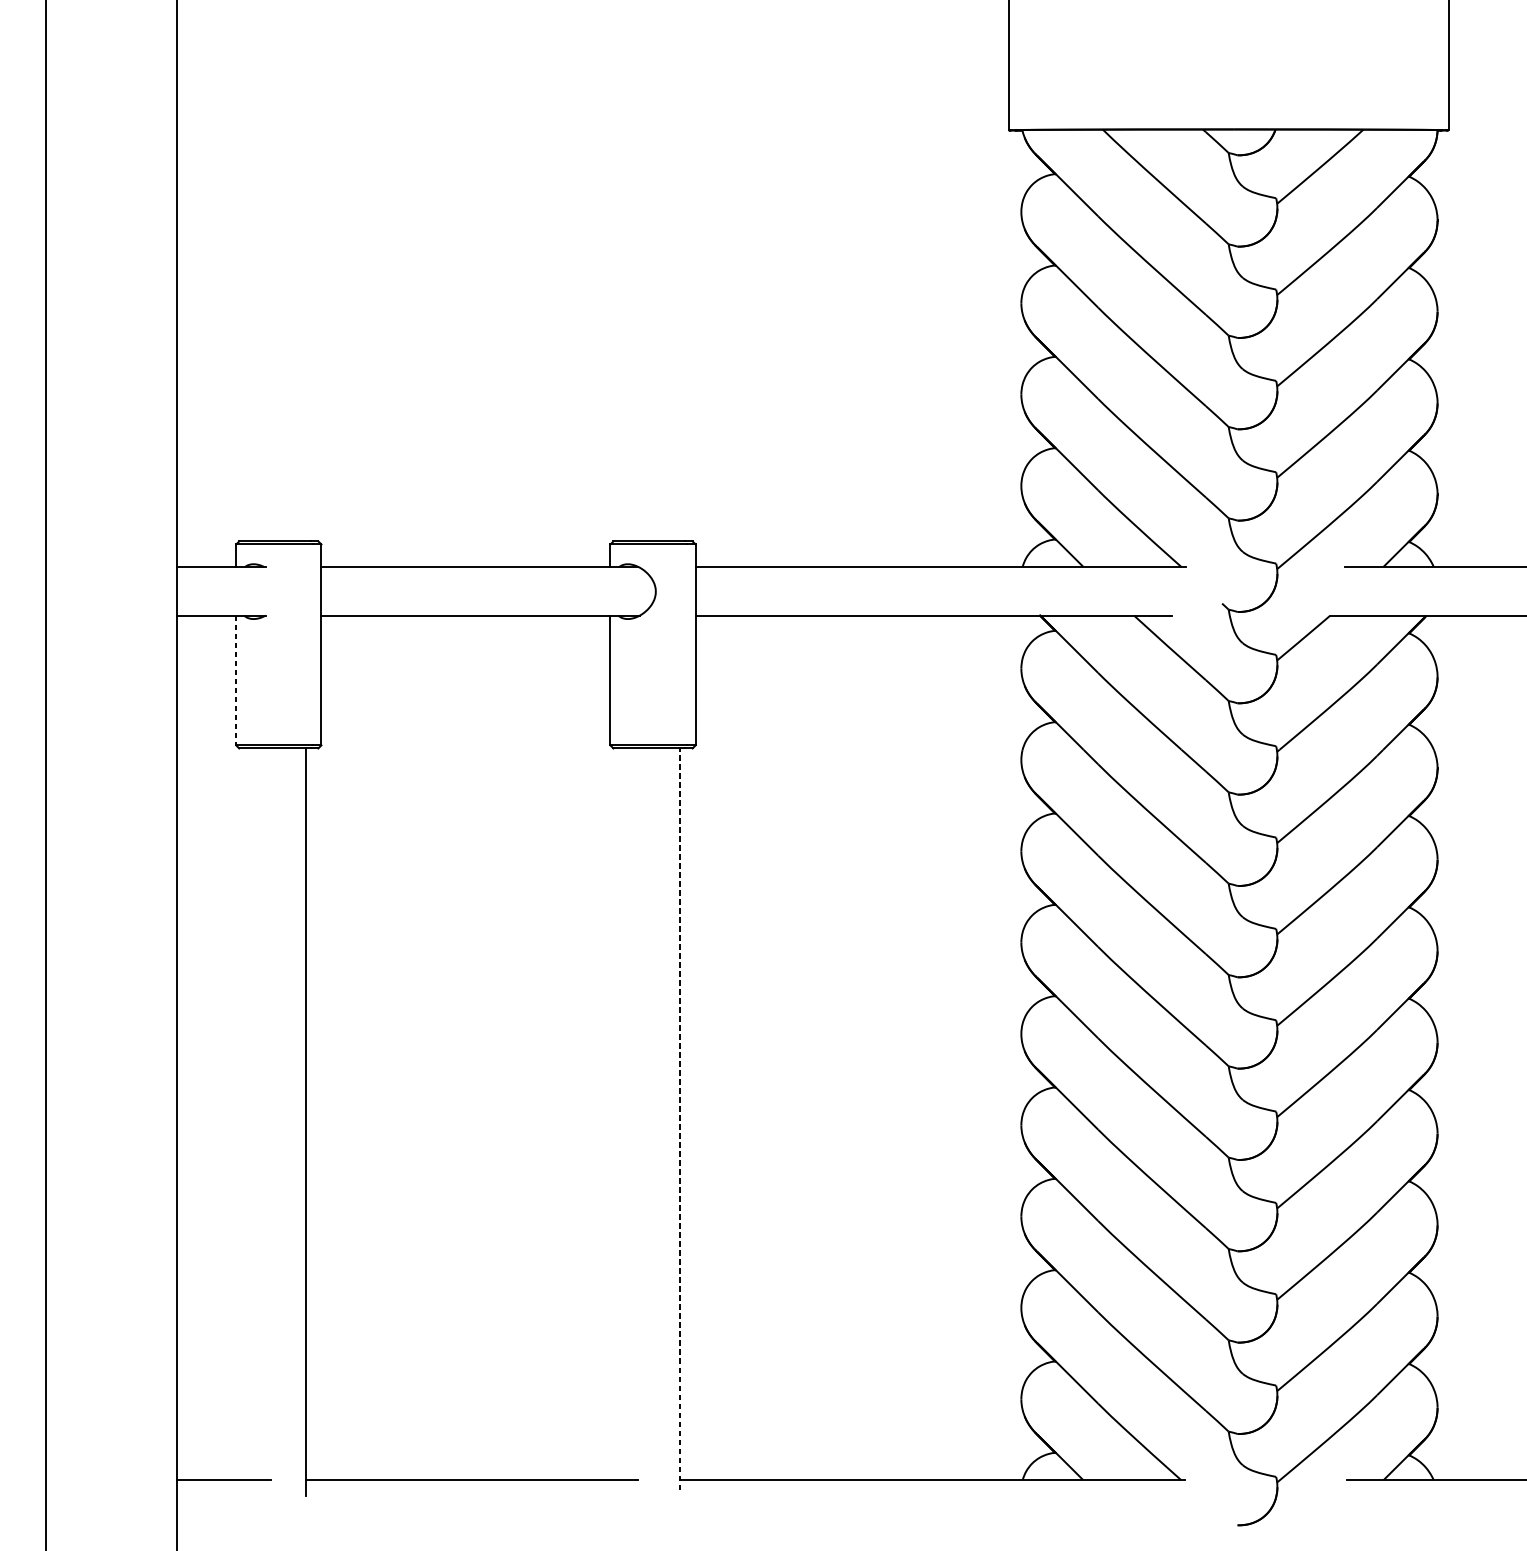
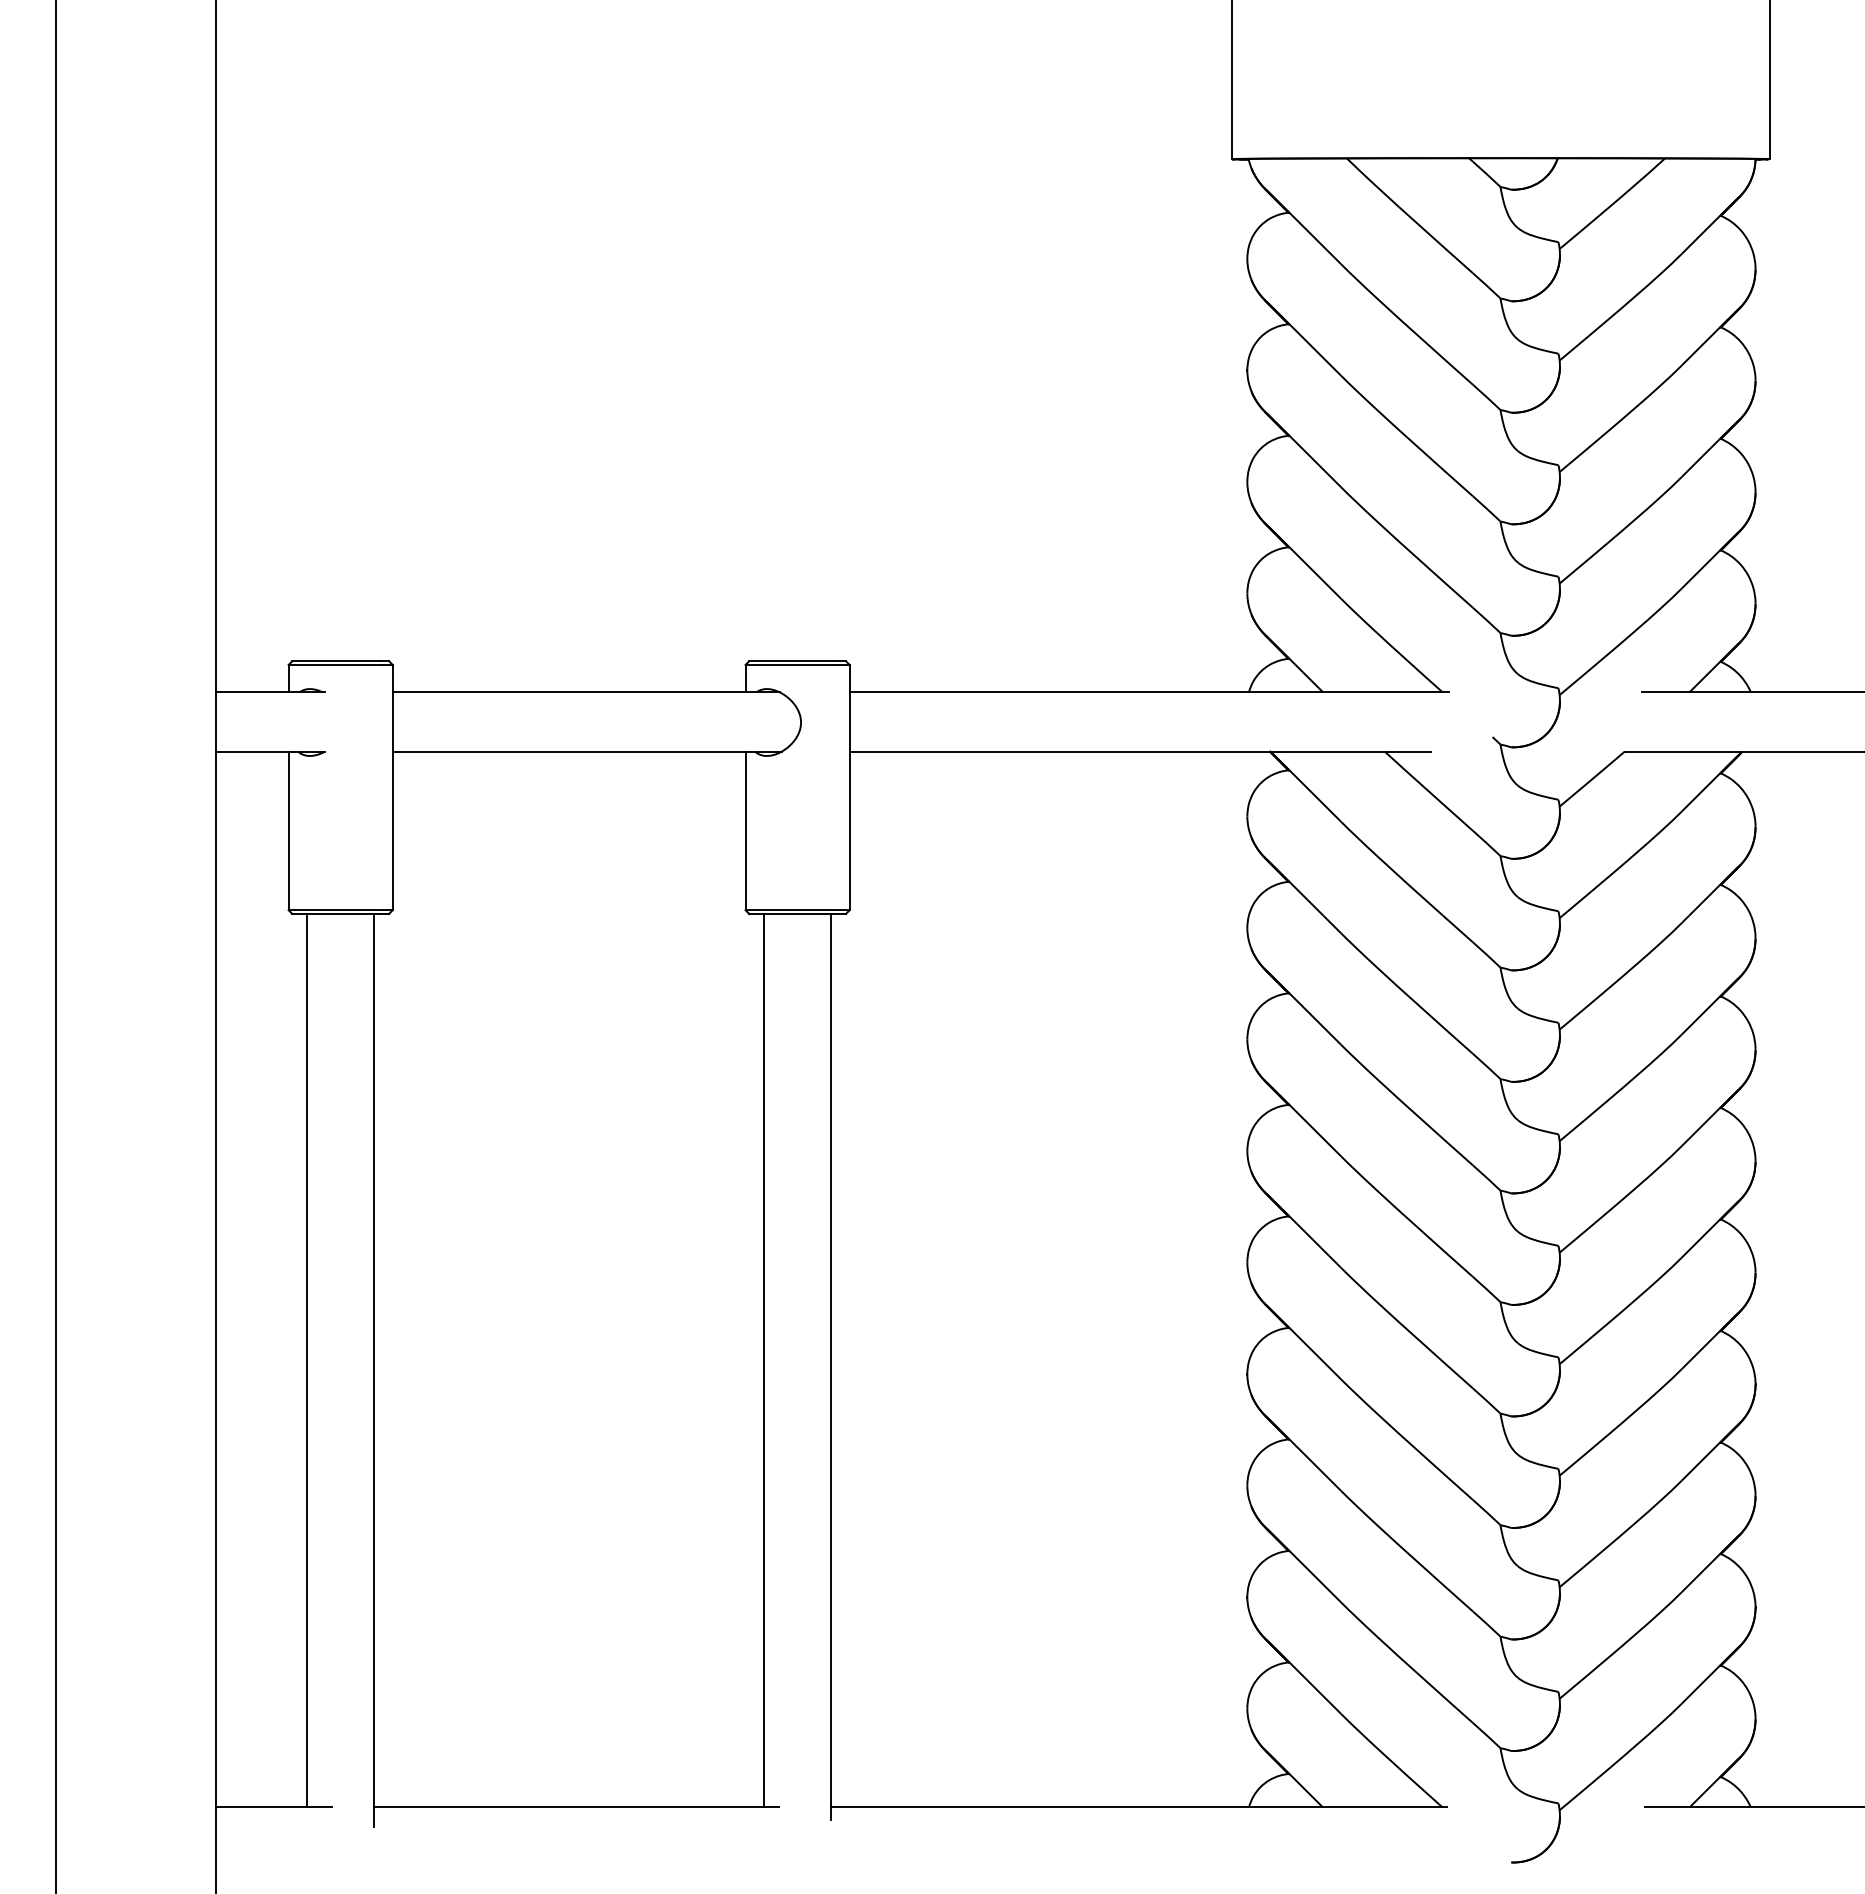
line: (236, 680) -> (288, 831), dashed -> solid
line: (251, 1114) -> (307, 1360), added
line: (625, 1114) -> (764, 1360), added
line: (680, 1119) -> (831, 1366), dashed -> solid

